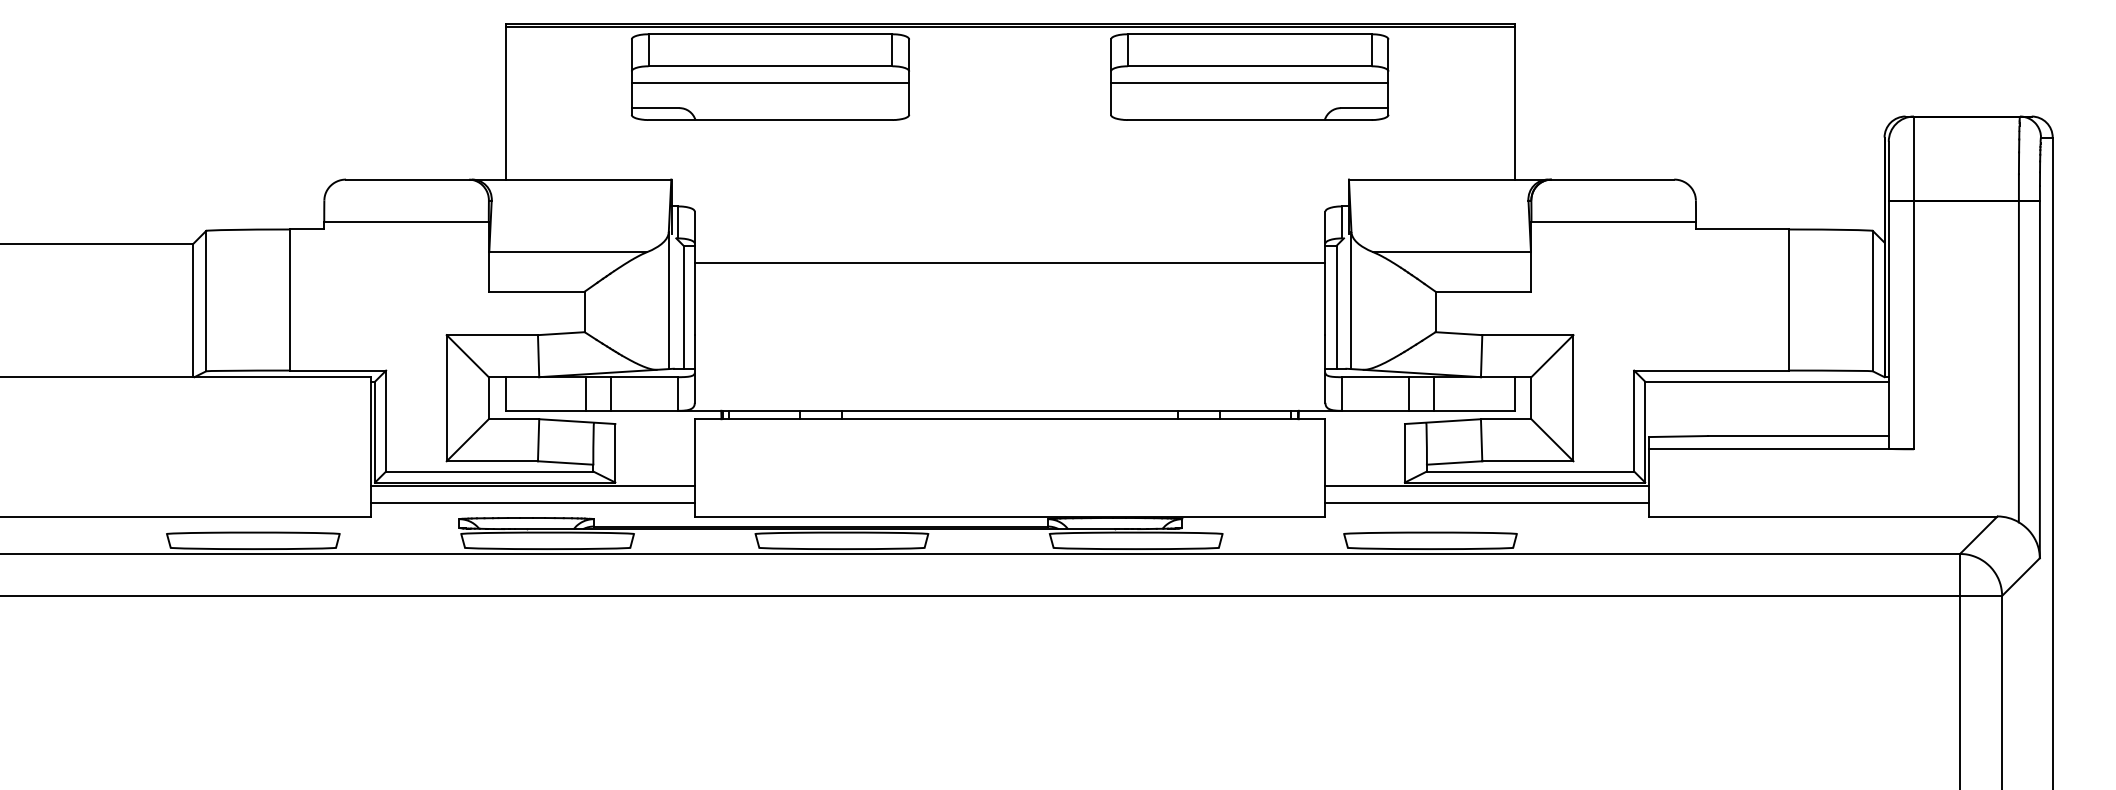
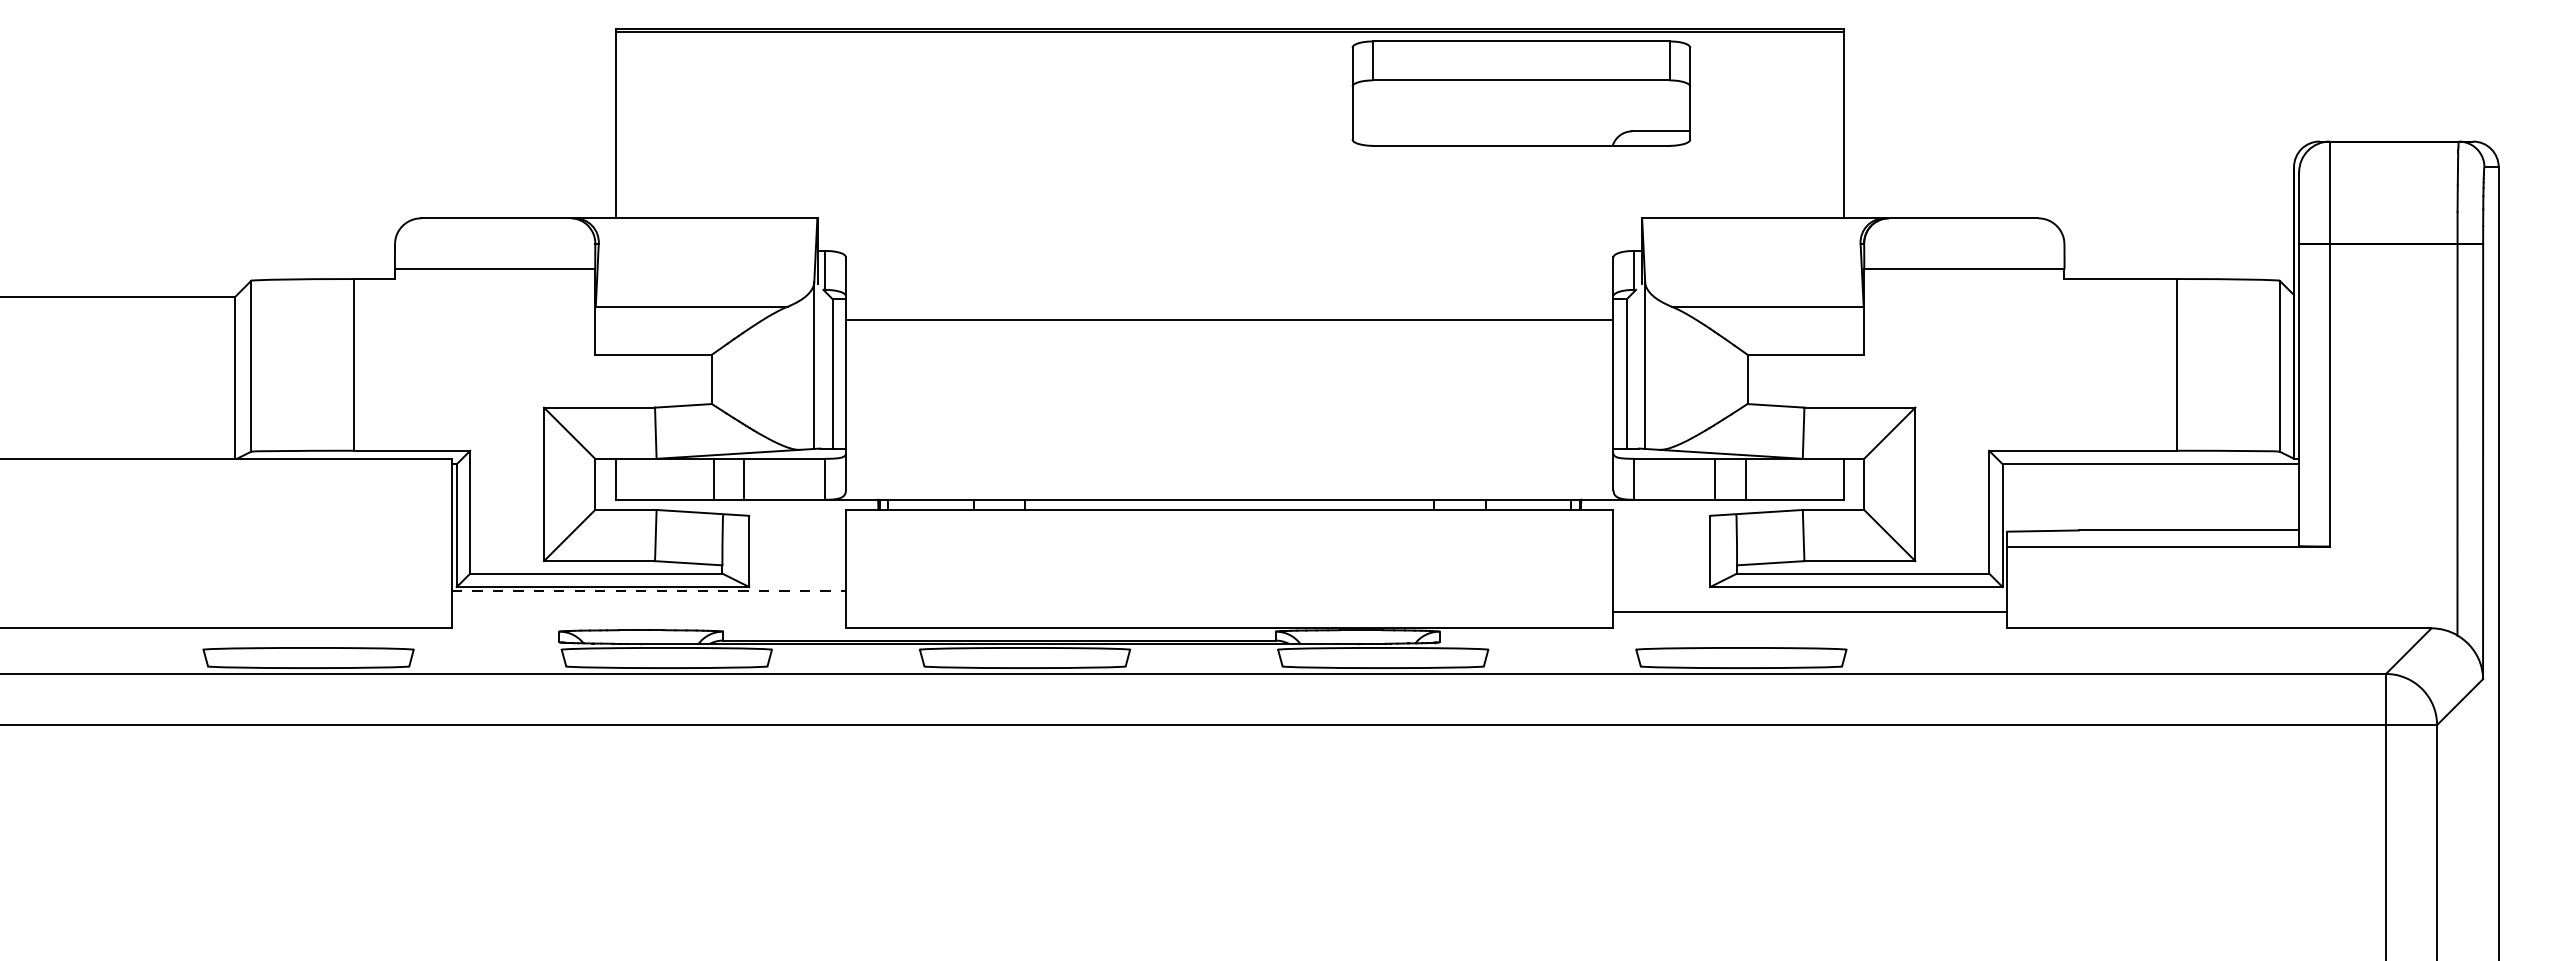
part: (770, 77) -> (937, 93), removed
line: (1249, 82) -> (1521, 100), removed
line: (533, 486) -> (649, 591), solid -> dashed
line: (1487, 486) -> (1810, 591), removed
line: (532, 503) -> (648, 612), removed

